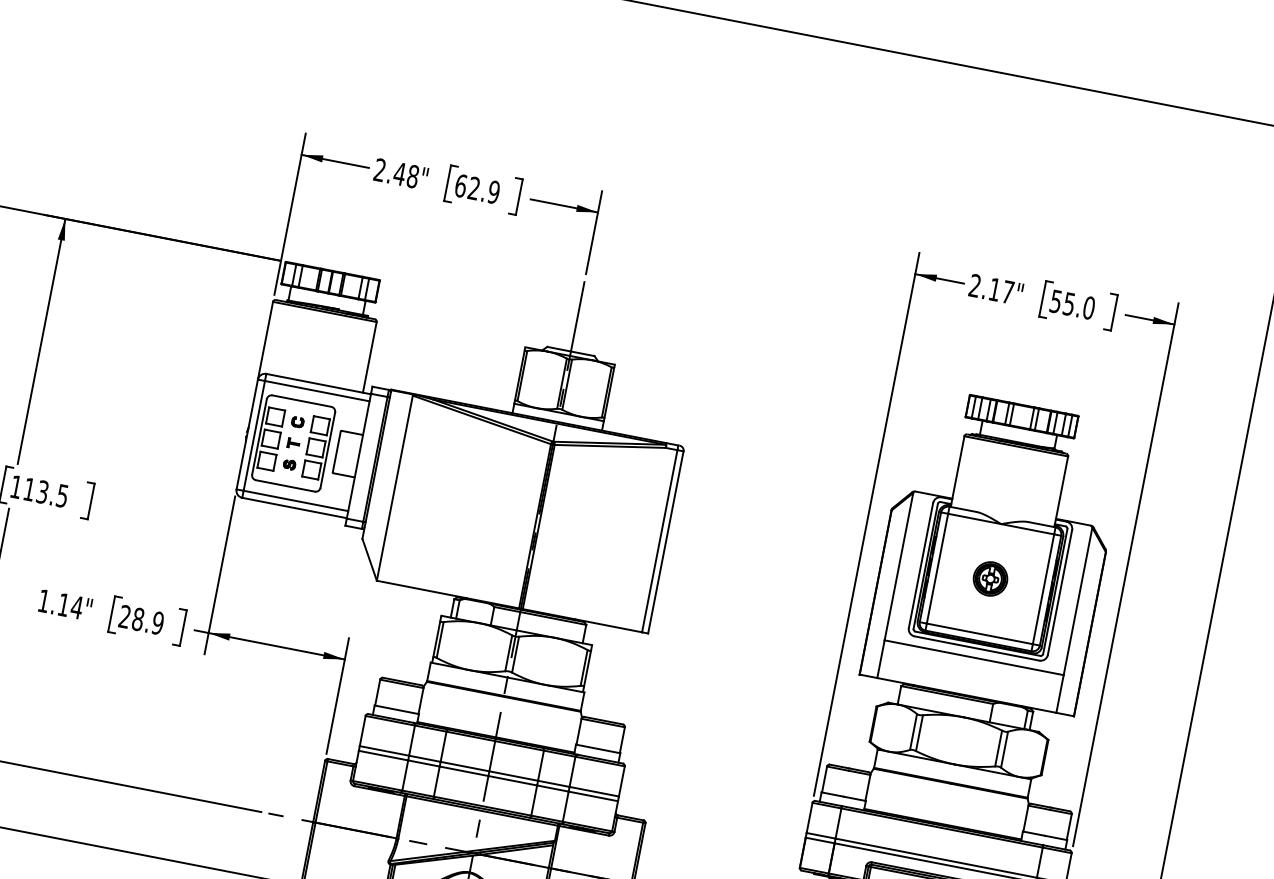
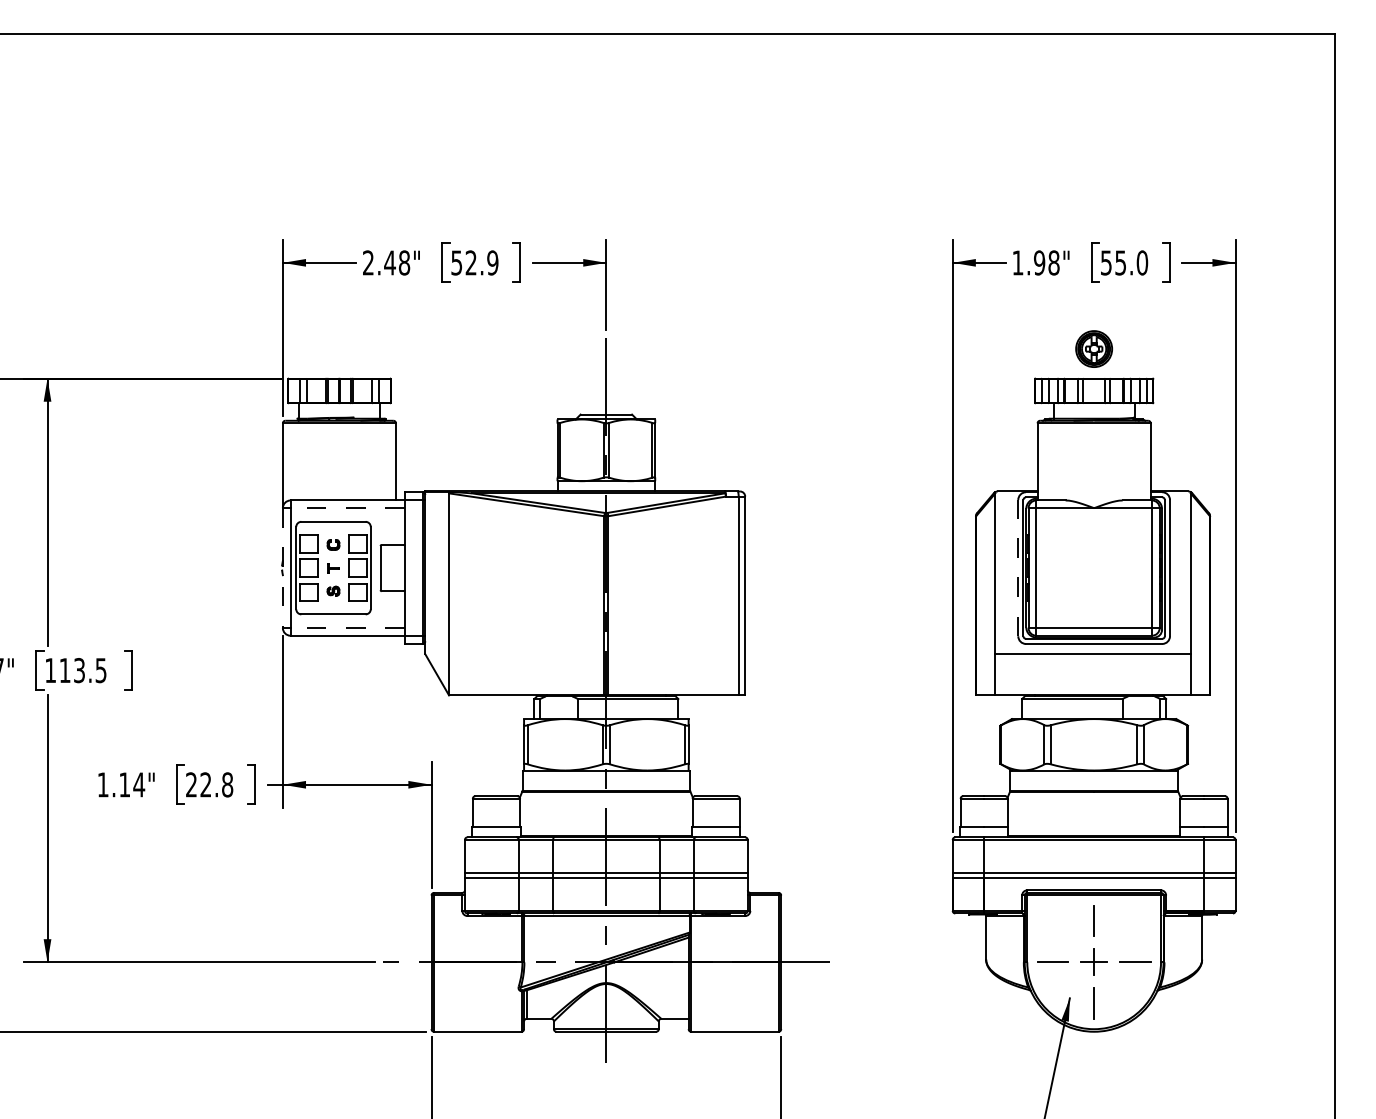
text: (460, 185) -> (456, 262), 62.9 -> 52.9
text: (991, 288) -> (1035, 262), 2.17" -> 1.98"
line: (317, 391) -> (347, 508), solid -> dashed
line: (246, 434) -> (282, 568), solid -> dashed
line: (295, 501) -> (347, 628), solid -> dashed
line: (921, 564) -> (1018, 567), solid -> dashed
part: (990, 578) -> (1093, 348), moved
text: (147, 620) -> (216, 784), 28.9 -> 22.8

